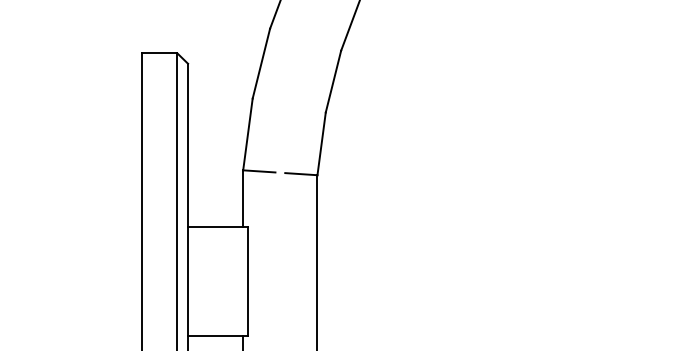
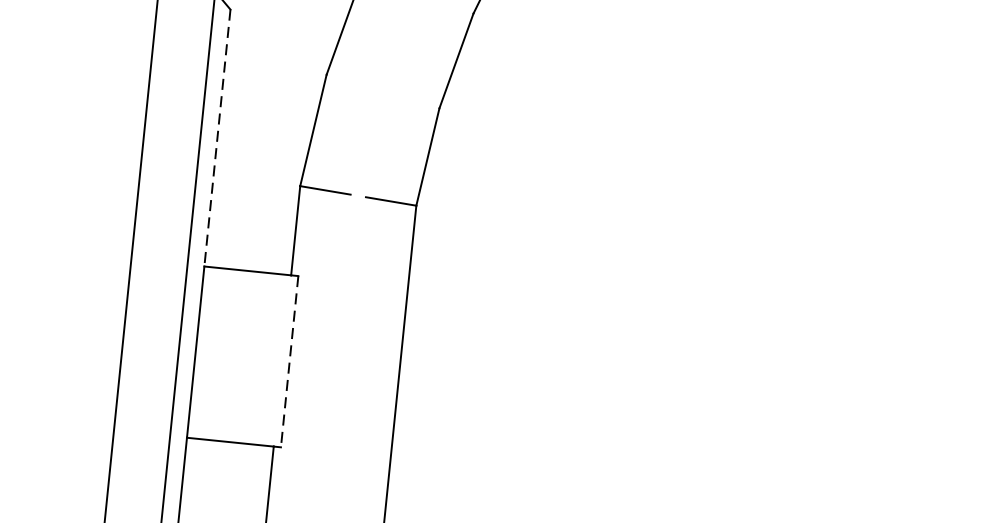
line: (188, 145) -> (218, 138), solid -> dashed
line: (247, 281) -> (289, 361), solid -> dashed

